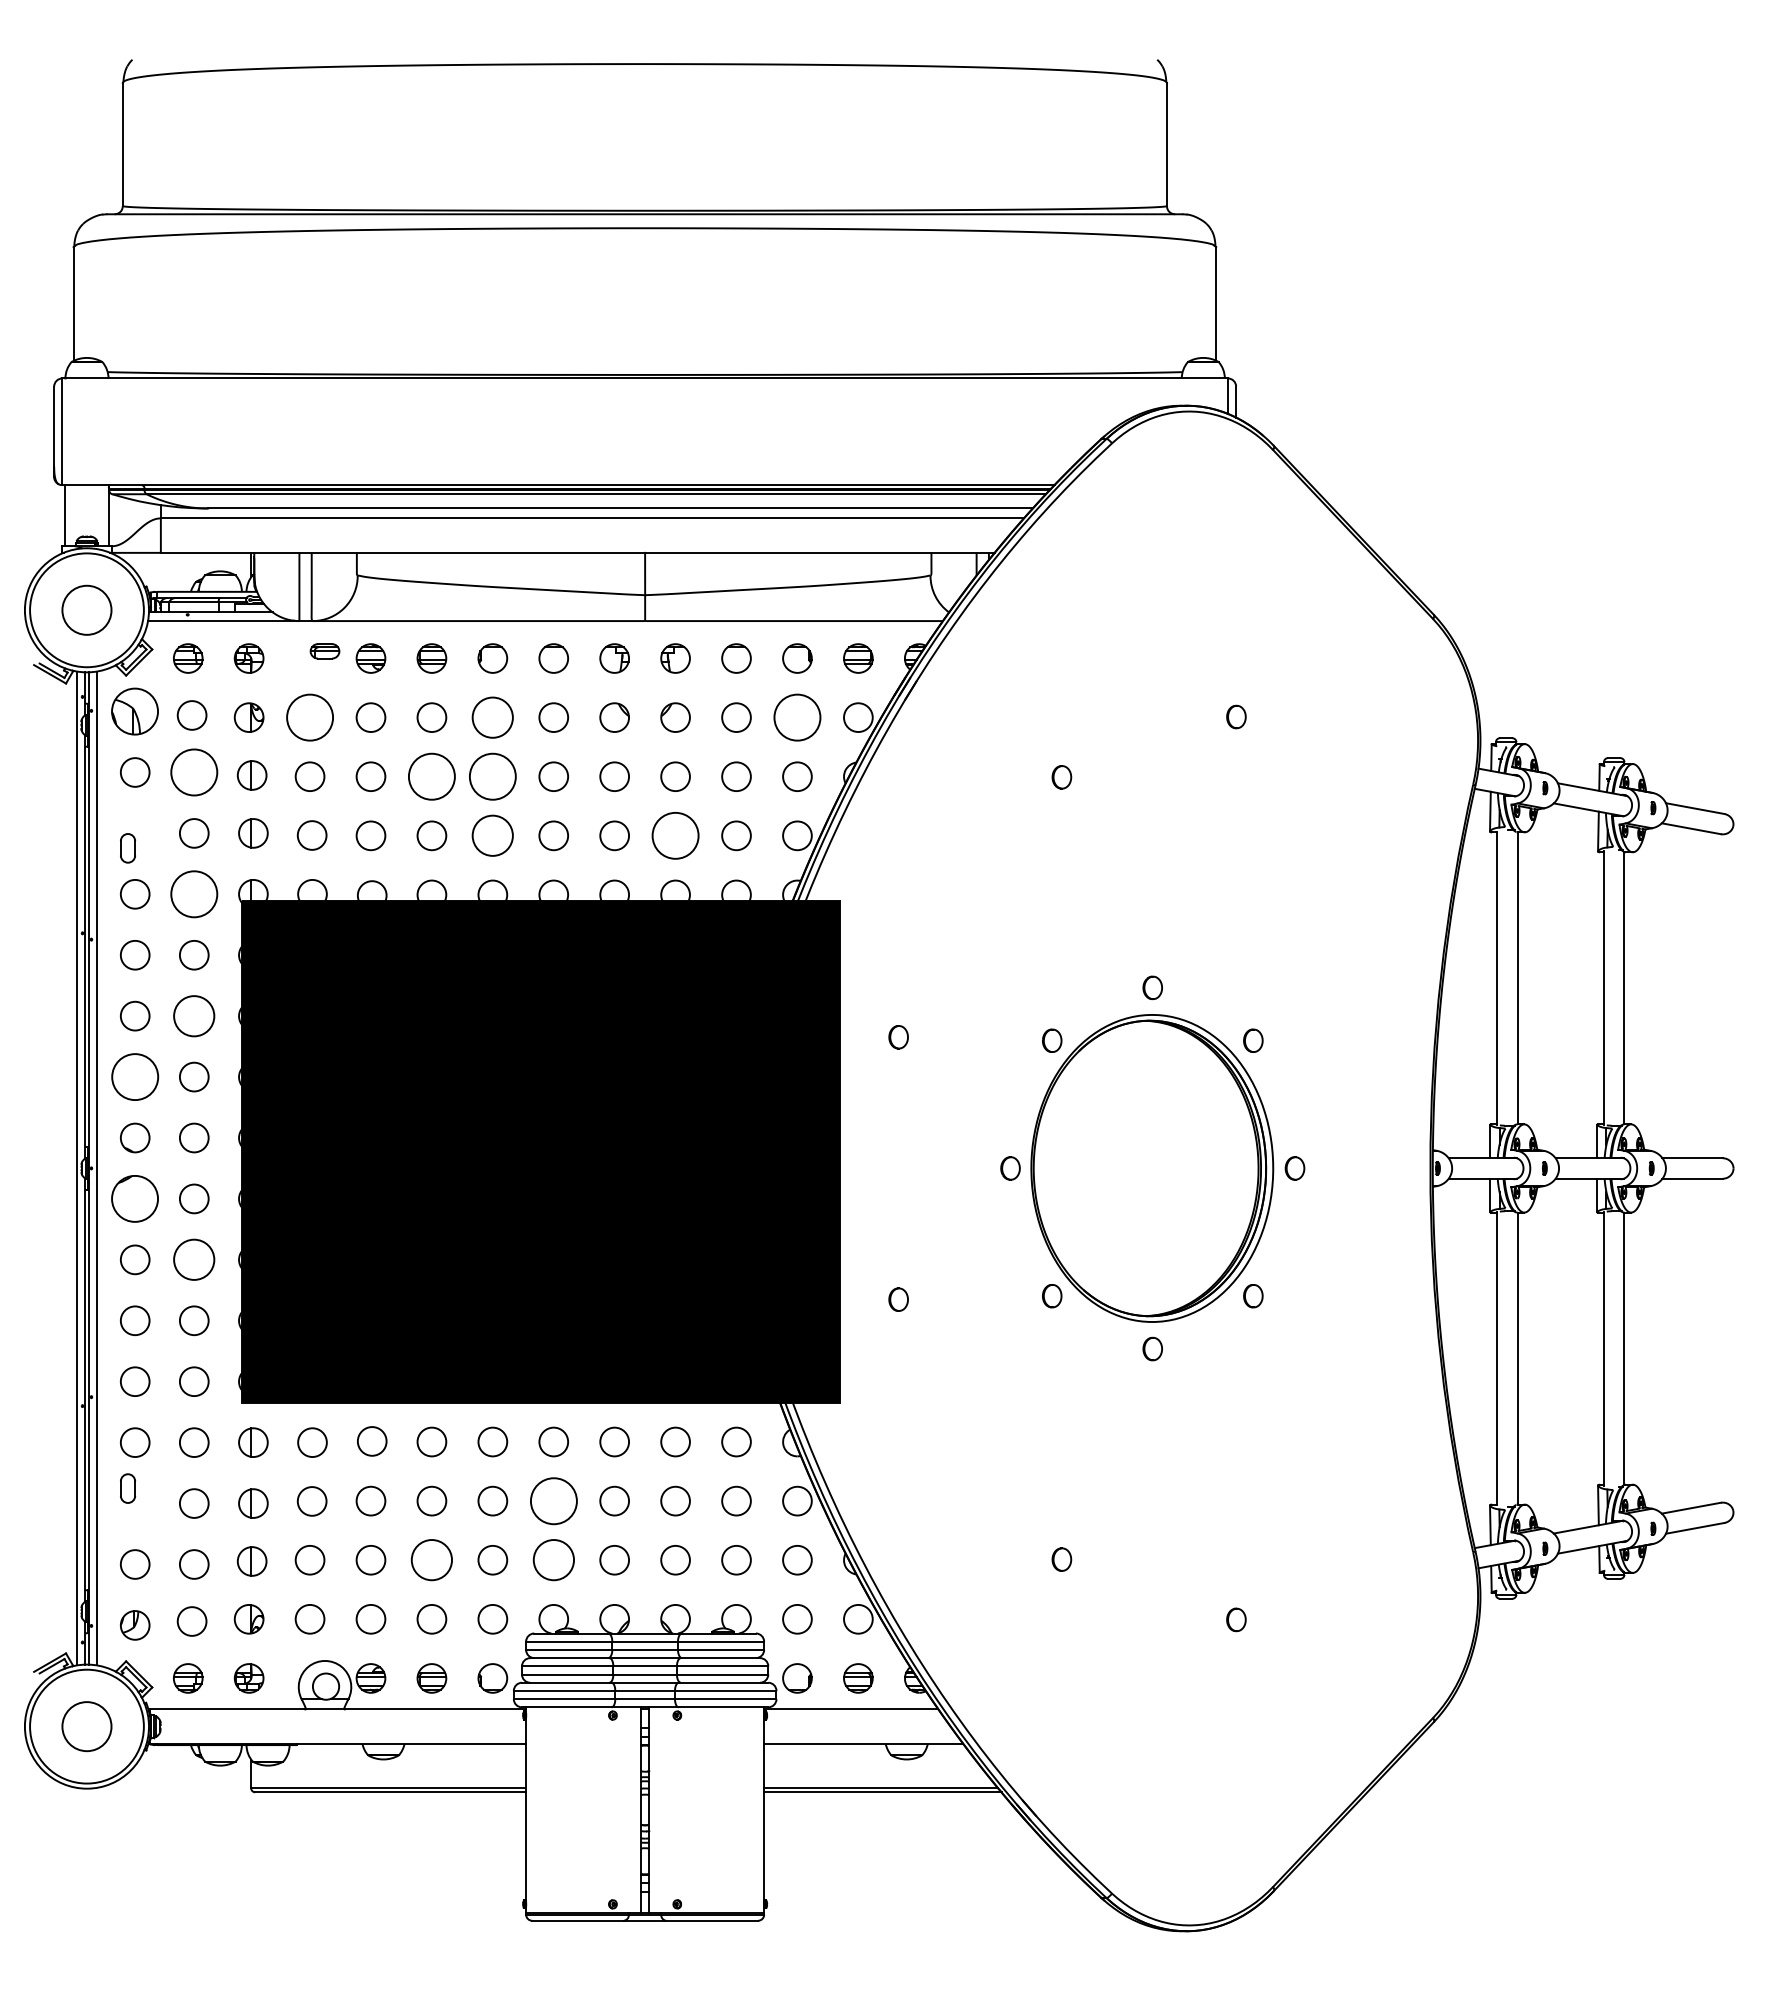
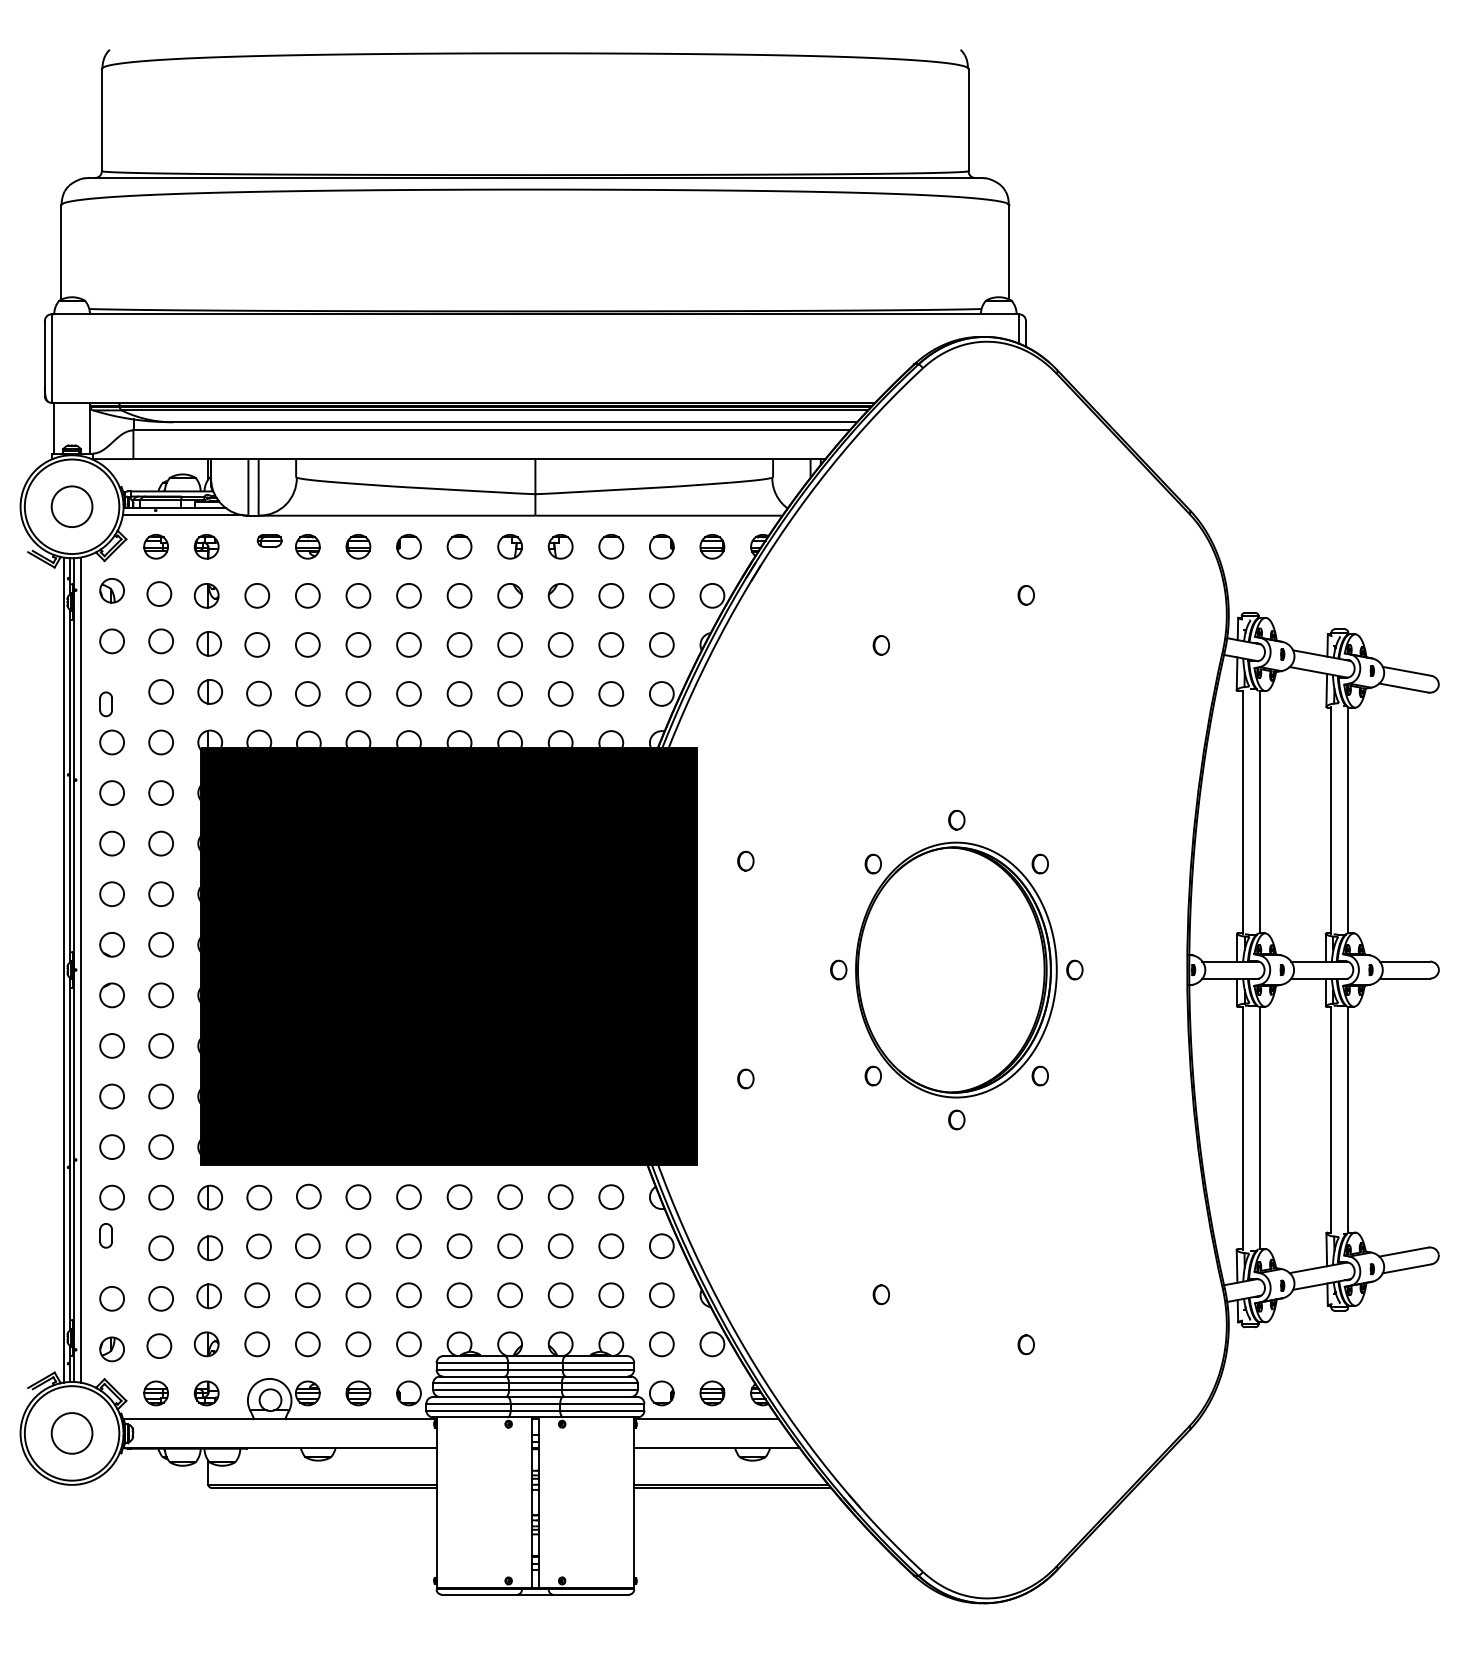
part: (135, 711) -> (112, 590), size x0.62
circle: (309, 717) -> (256, 595), size x0.62
circle: (492, 717) -> (408, 595), size x0.71
circle: (797, 717) -> (661, 595), size x0.62
circle: (193, 772) -> (160, 641), size x0.62
circle: (431, 776) -> (358, 644), size x0.62
circle: (492, 776) -> (408, 644), size x0.62
circle: (492, 835) -> (408, 693), size x0.71
circle: (675, 835) -> (560, 693), size x0.62
circle: (193, 893) -> (160, 741), size x0.62
circle: (194, 1015) -> (161, 843), size x0.71
circle: (134, 1076) -> (111, 893), size x0.62
part: (135, 1198) -> (112, 995), size x0.62
circle: (194, 1259) -> (161, 1045), size x0.71
circle: (553, 1500) -> (459, 1245), size x0.62
circle: (431, 1560) -> (358, 1295), size x0.71
circle: (553, 1560) -> (459, 1295), size x0.71

